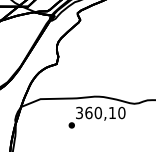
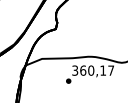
text: (121, 112) -> (110, 70), 360,10 -> 360,17

